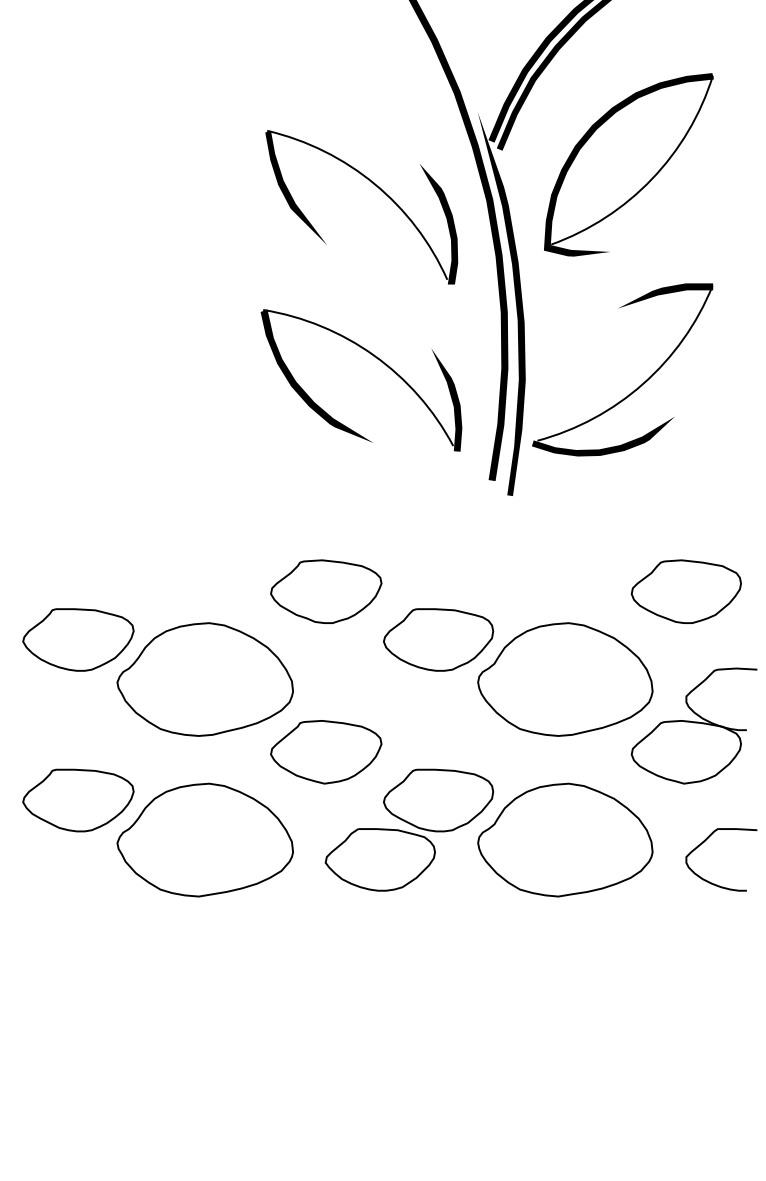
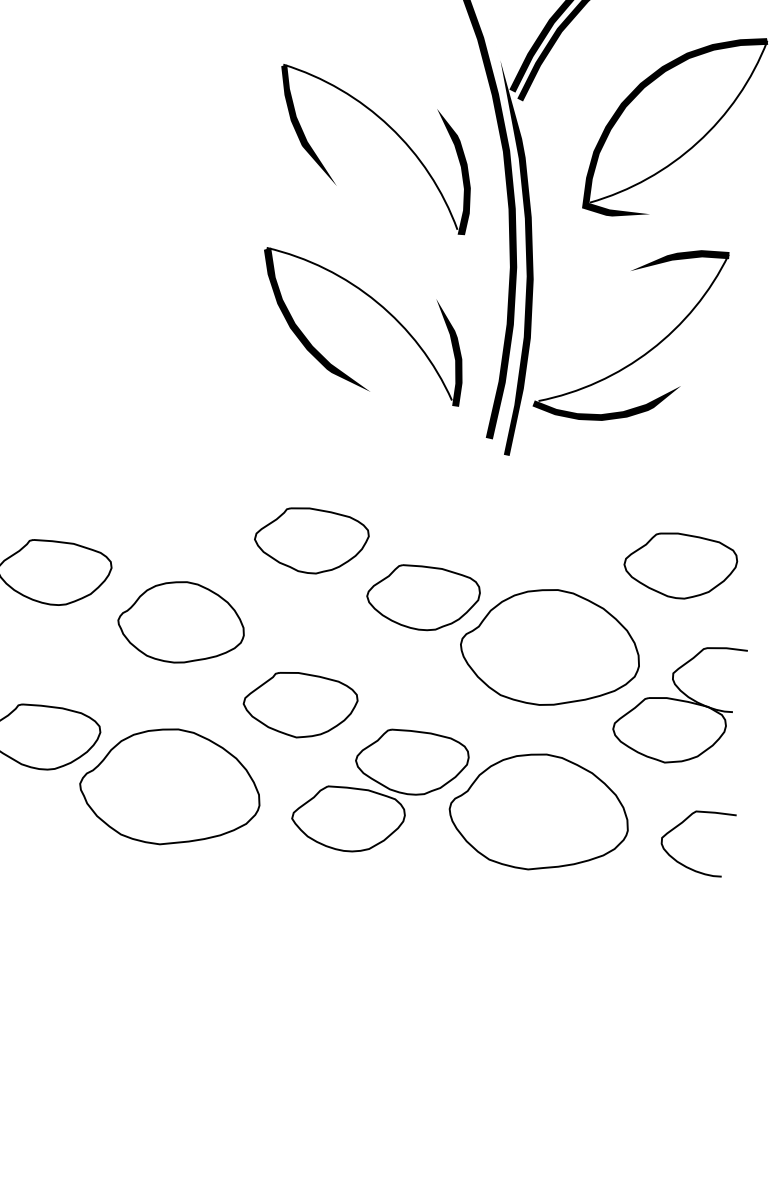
part: (628, 164) -> (674, 125), moved
part: (204, 679) -> (180, 622), size x0.7

